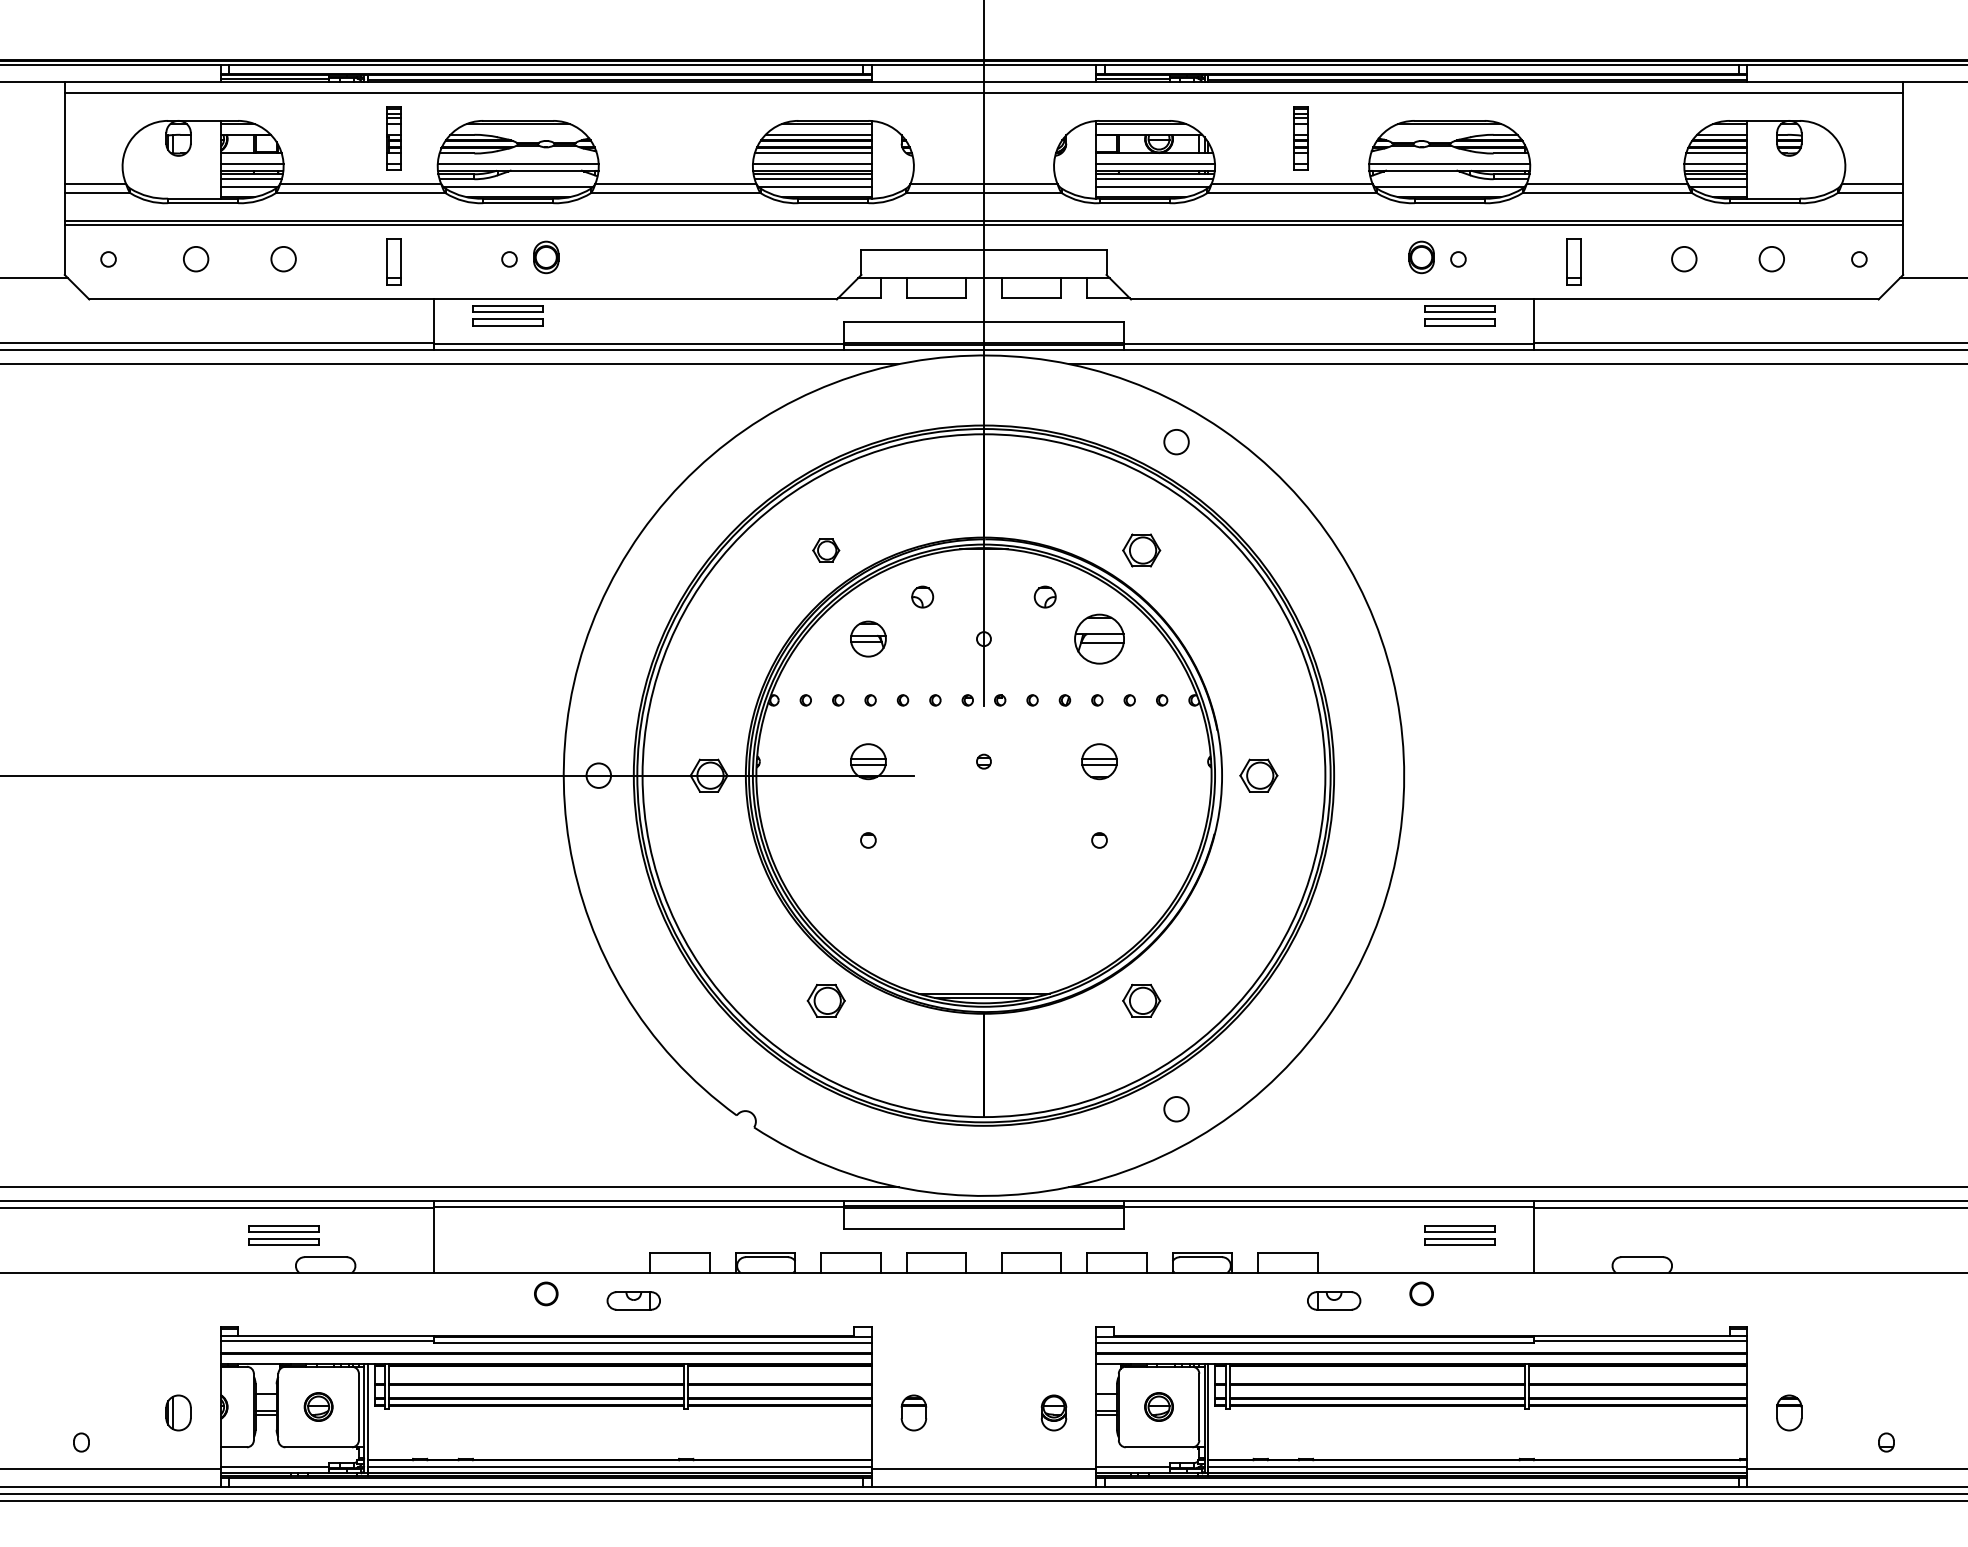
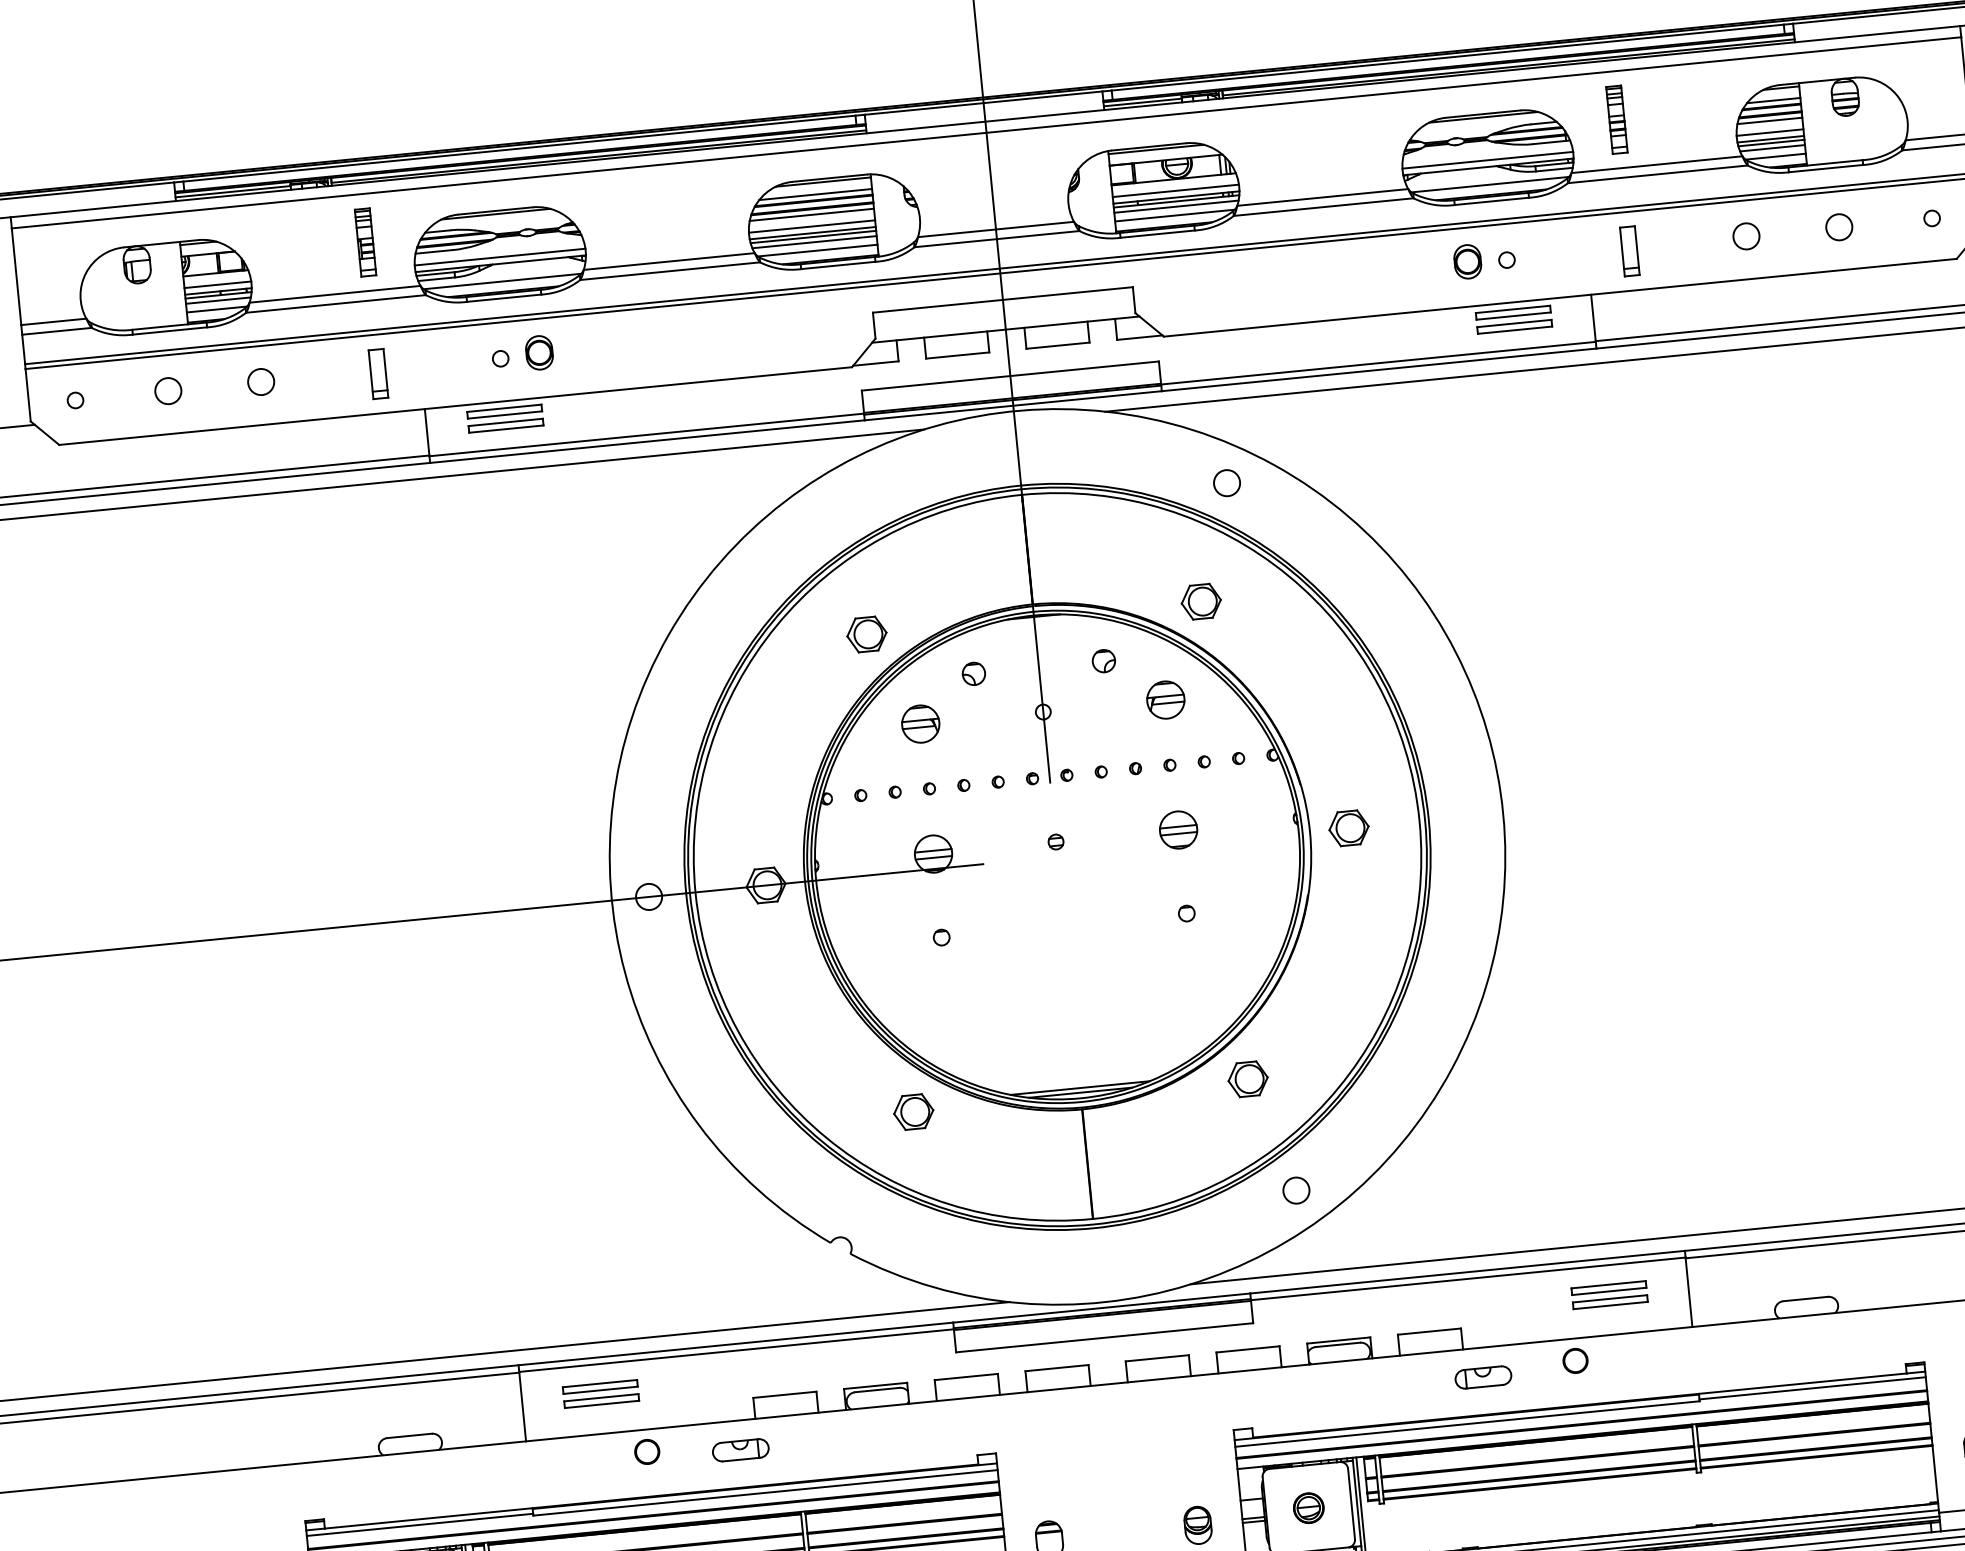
part: (1300, 138) -> (1616, 119), moved
part: (825, 550) -> (866, 634), size x1.43
part: (1099, 638) -> (1165, 699), size x0.71
part: (283, 1235) -> (600, 1394), moved

